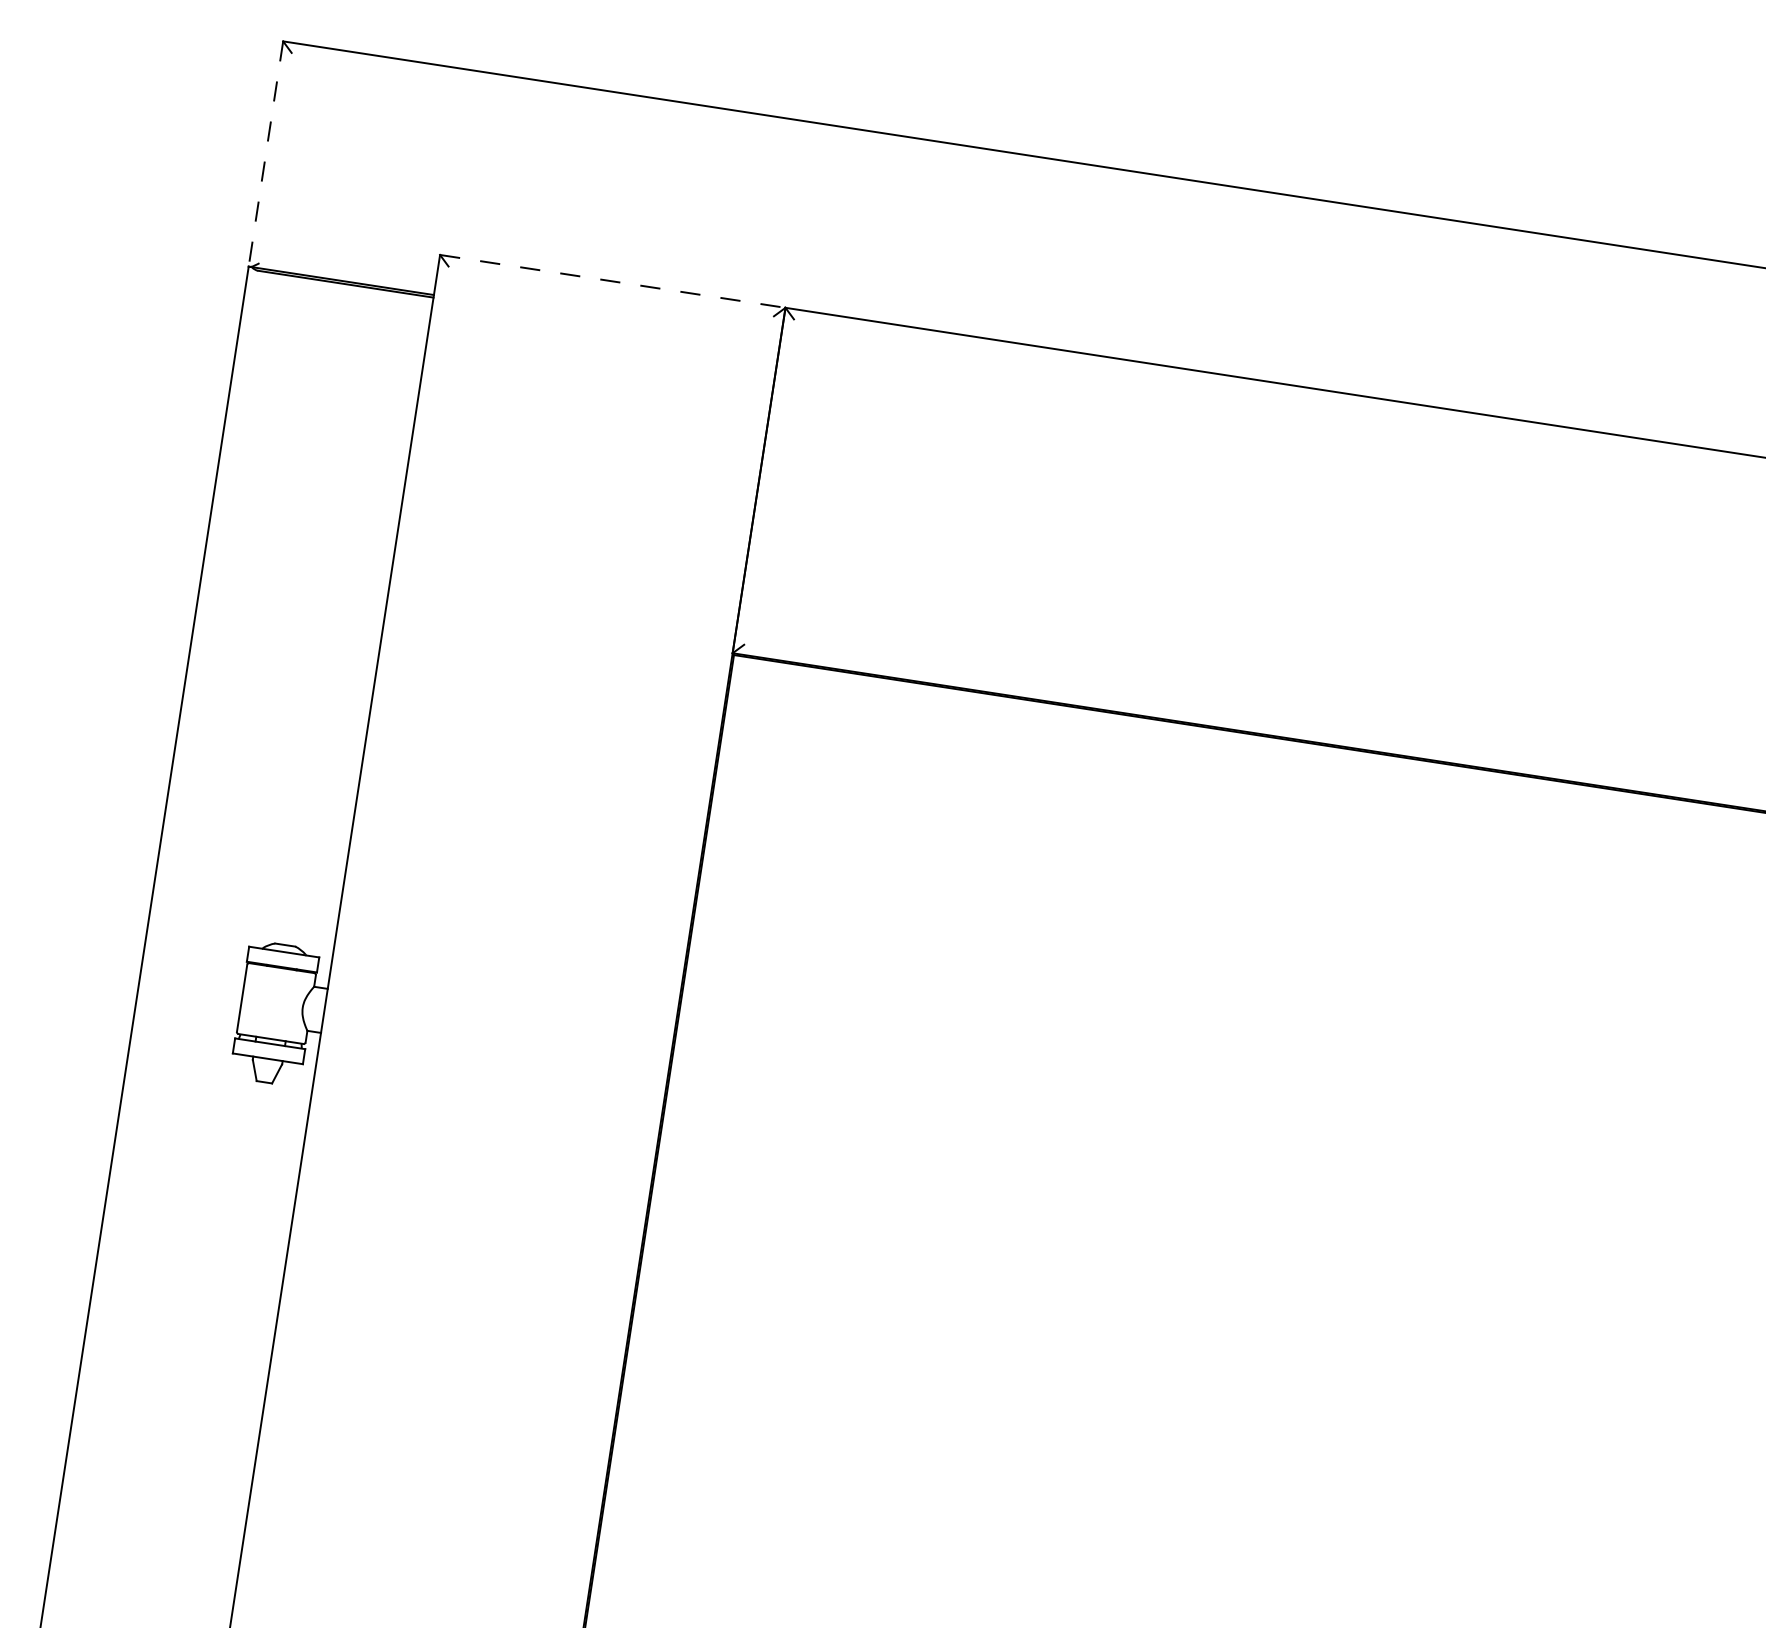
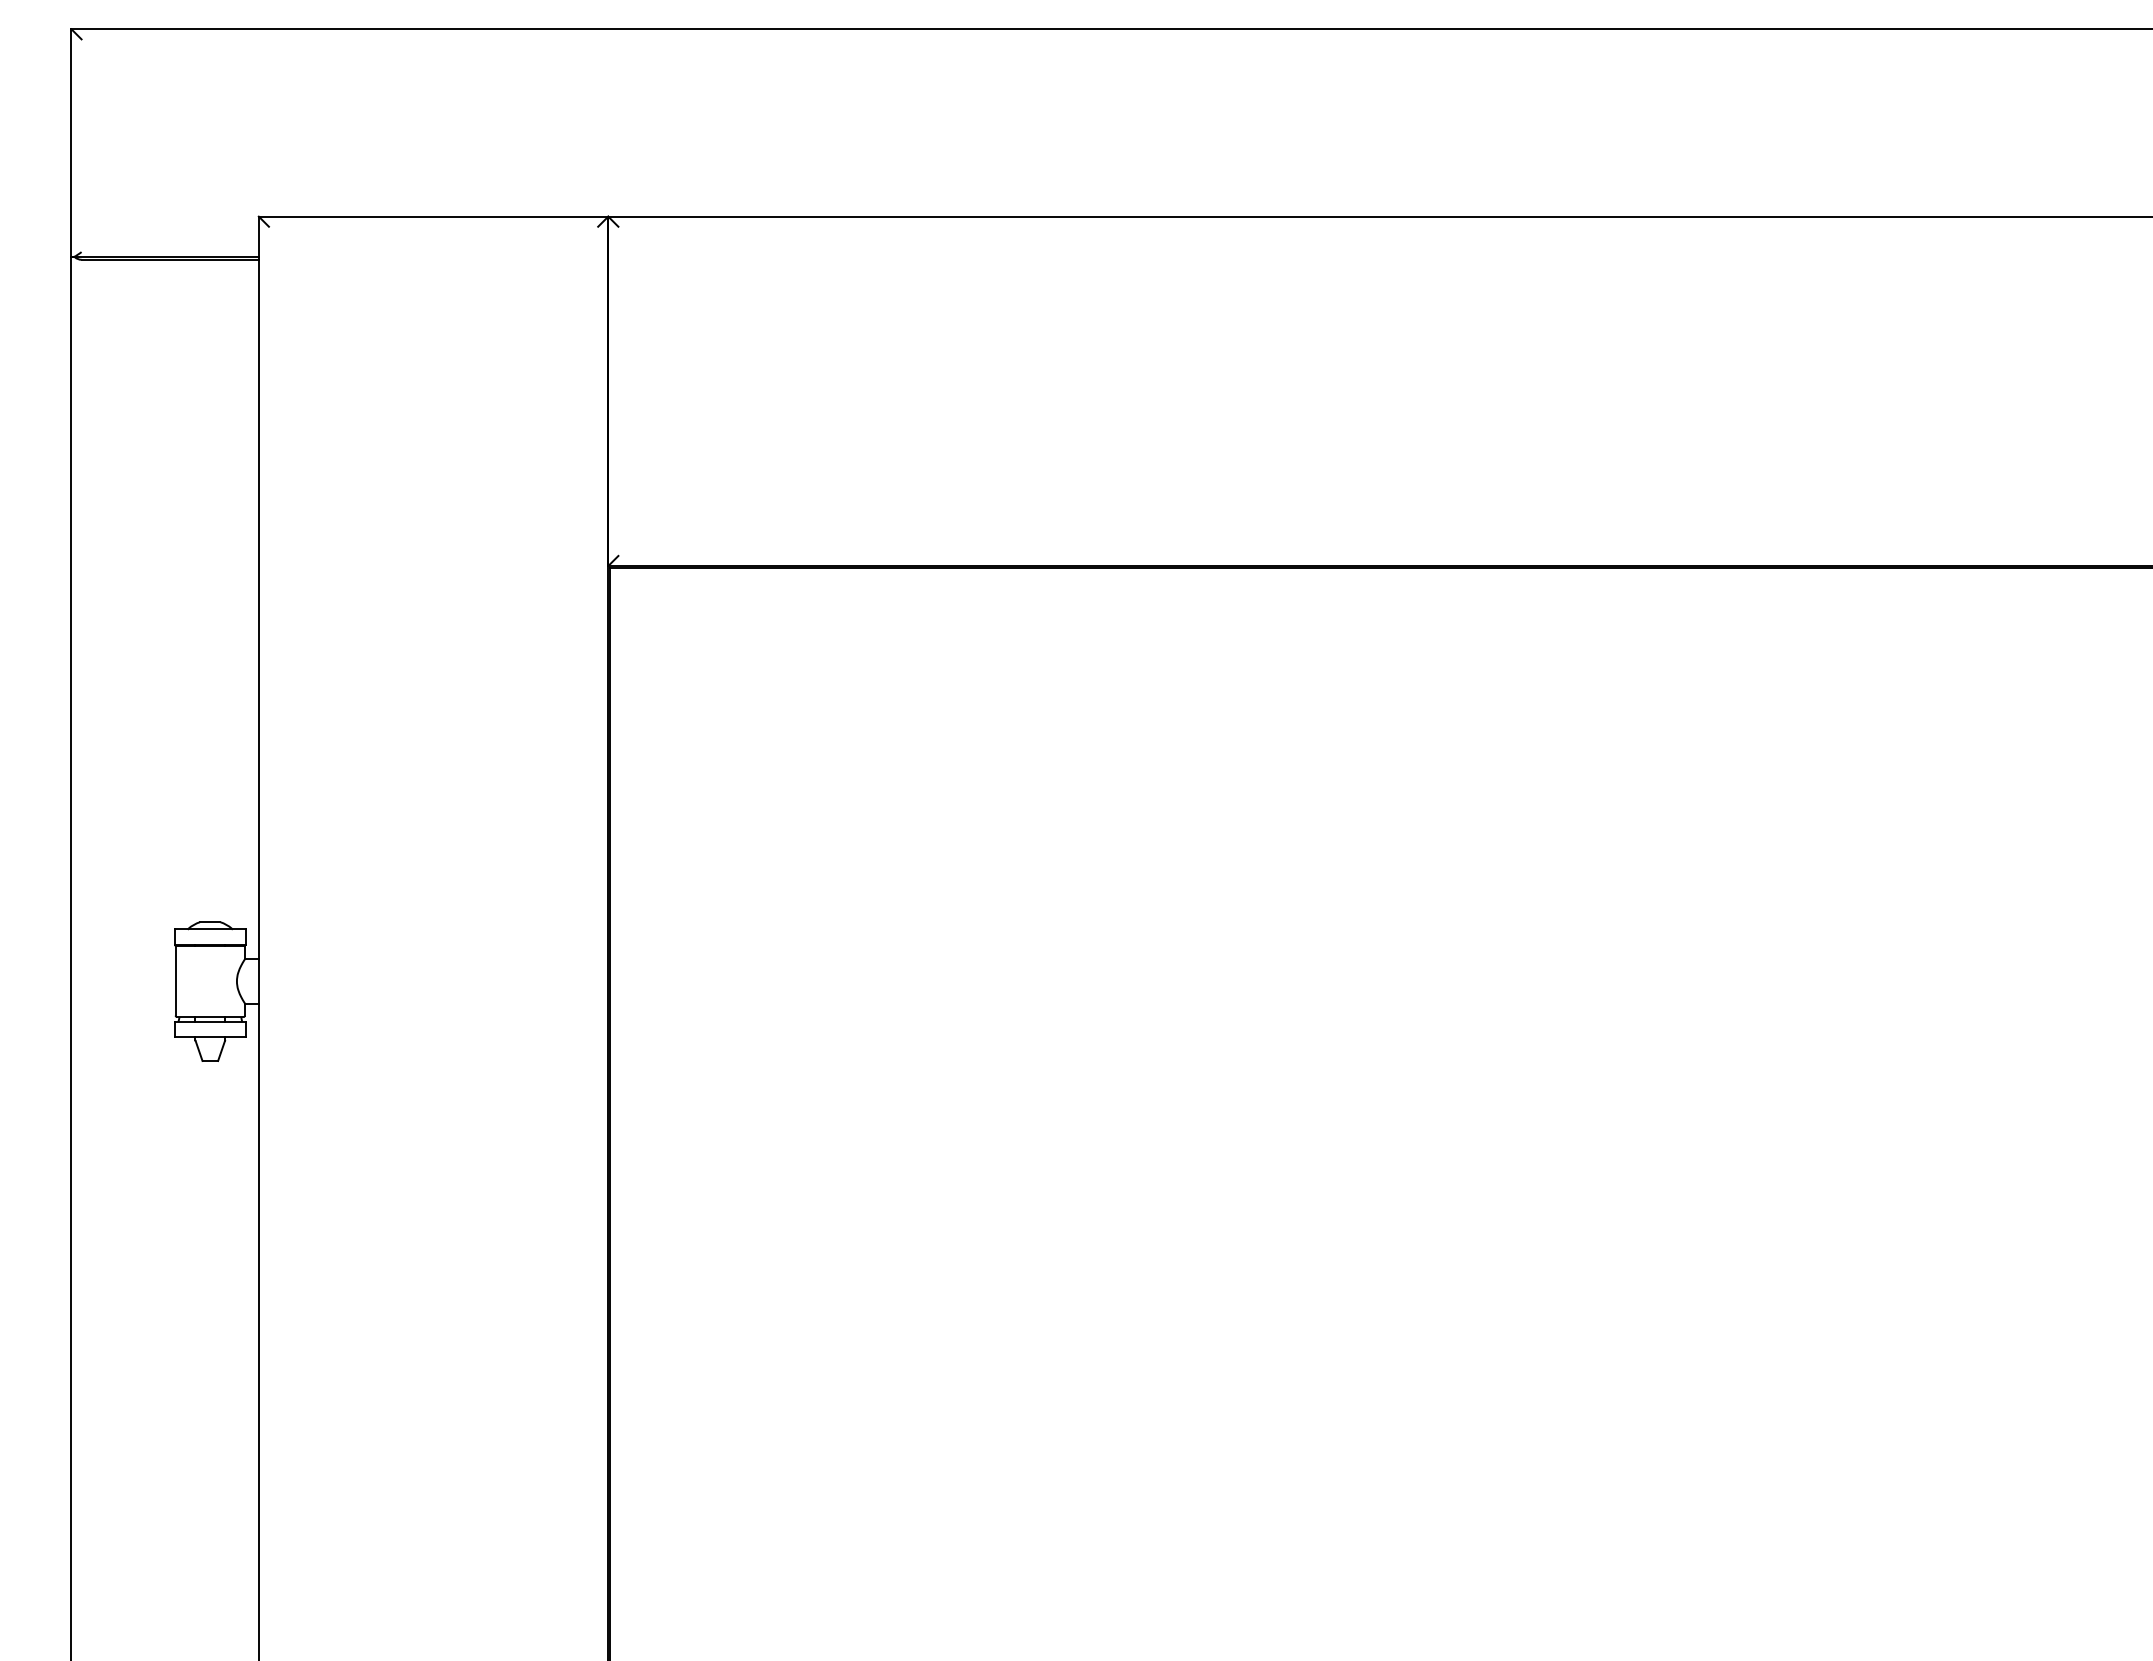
line: (265, 154) -> (71, 143), dashed -> solid
line: (612, 281) -> (433, 216), dashed -> solid

